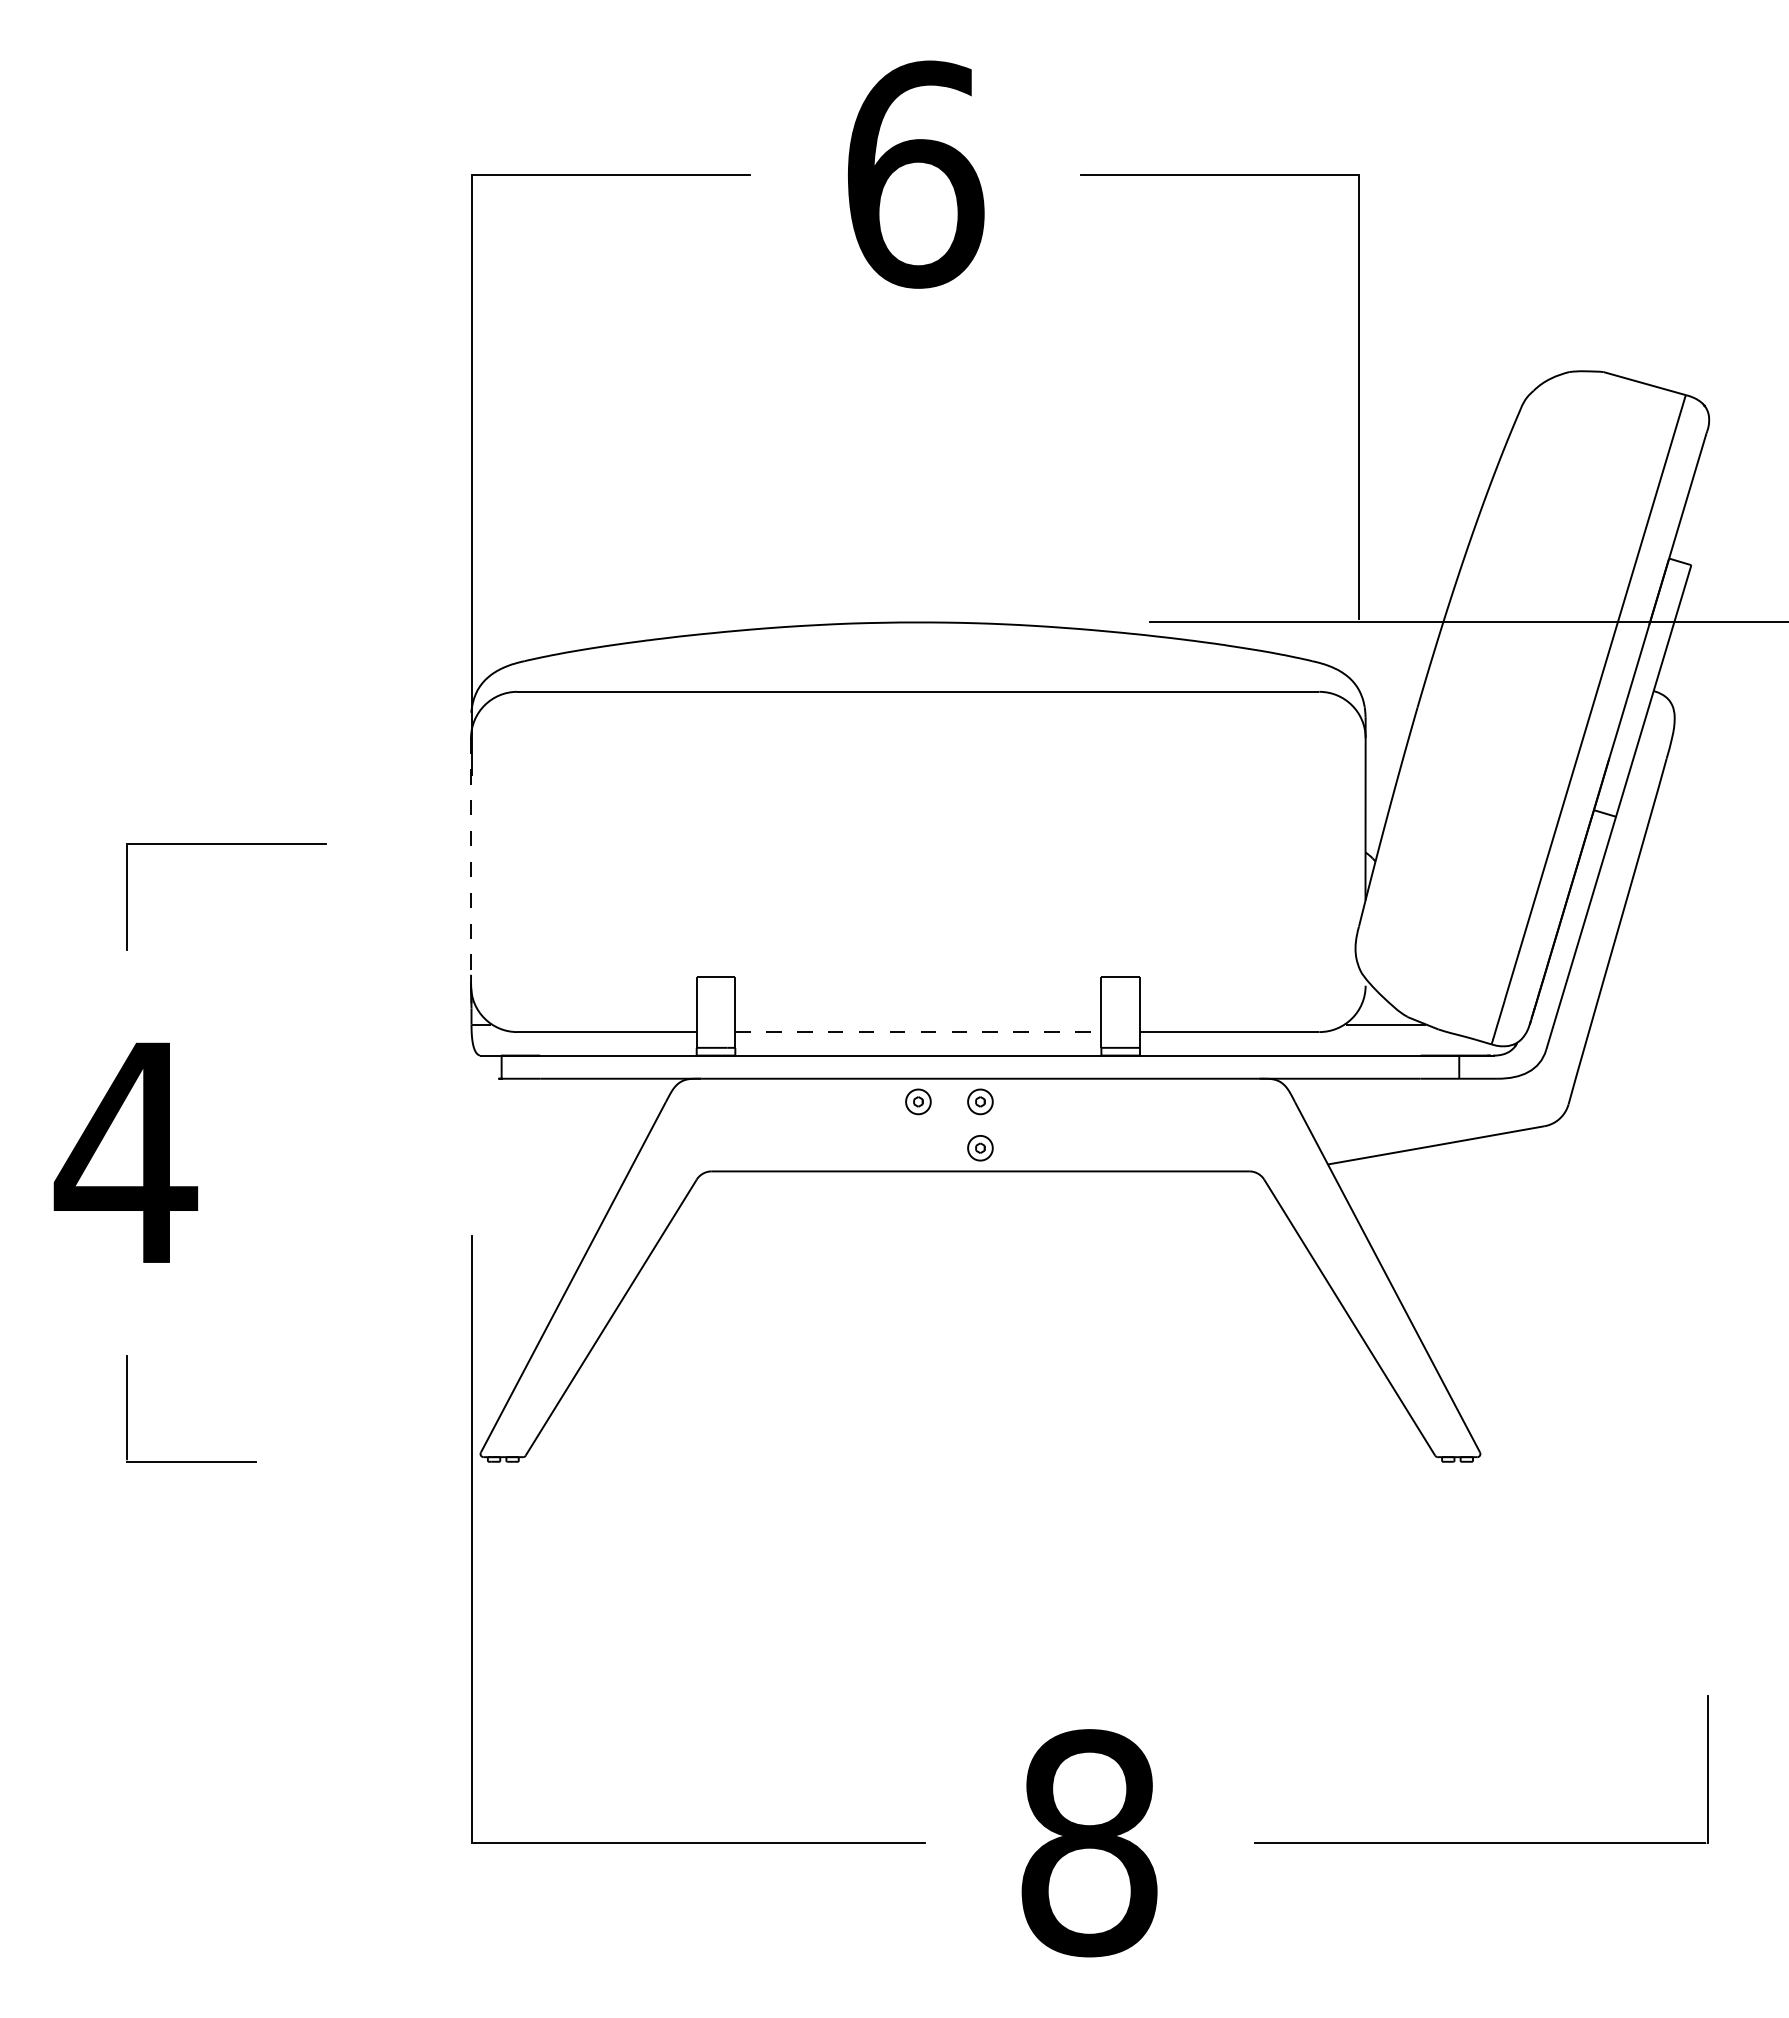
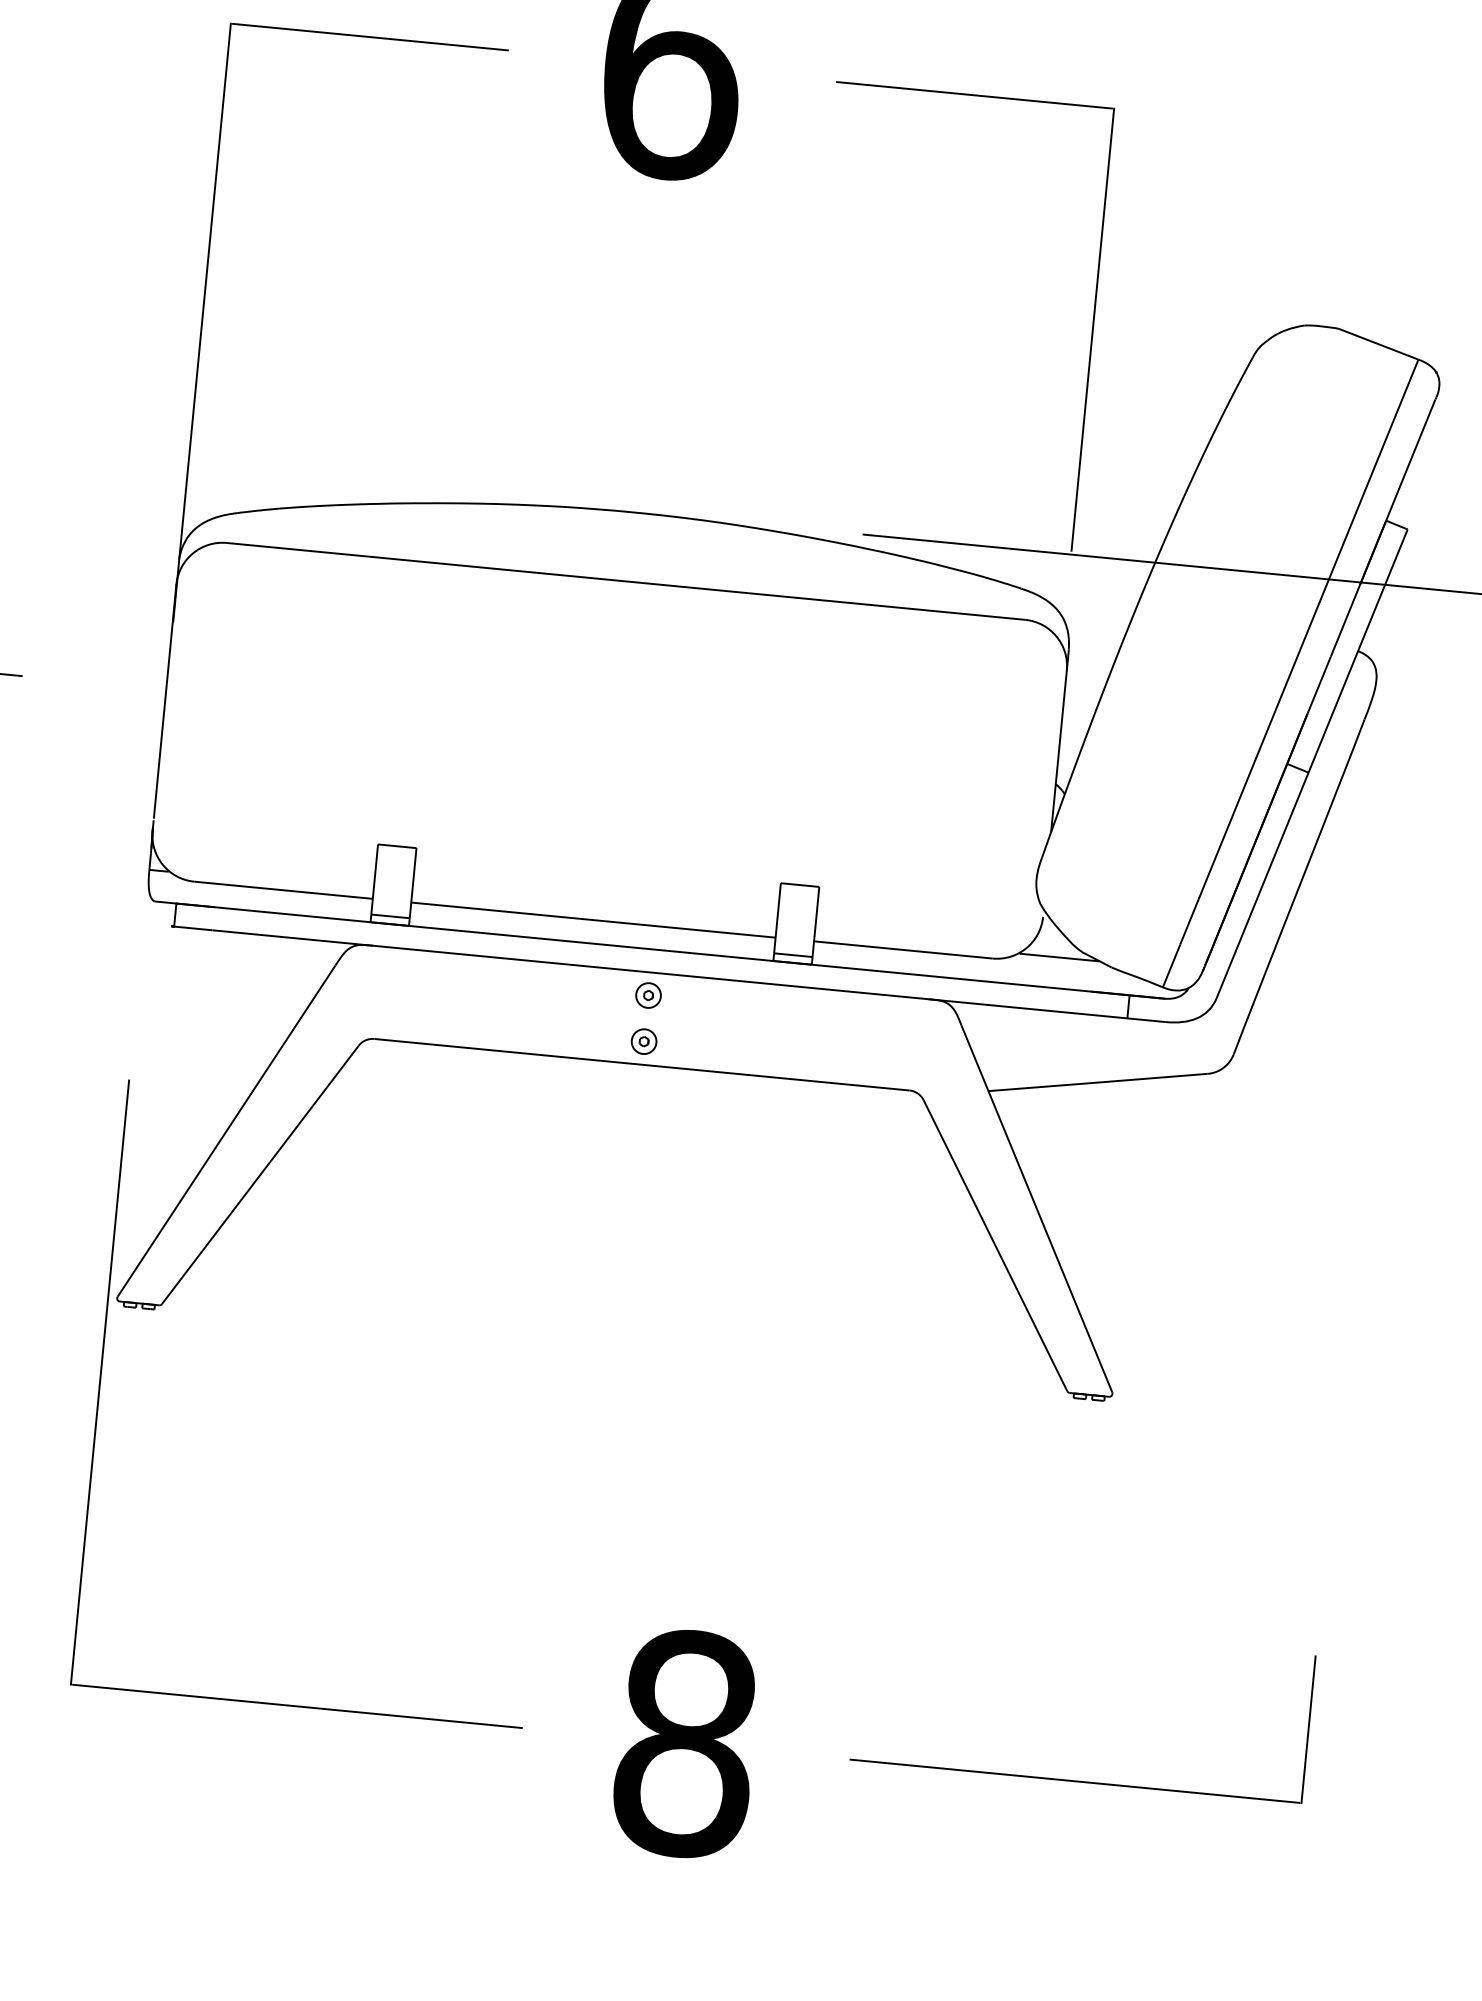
line: (471, 855) -> (165, 701), dashed -> solid
line: (918, 1032) -> (593, 920), dashed -> solid
part: (918, 1101) -> (586, 989), removed

